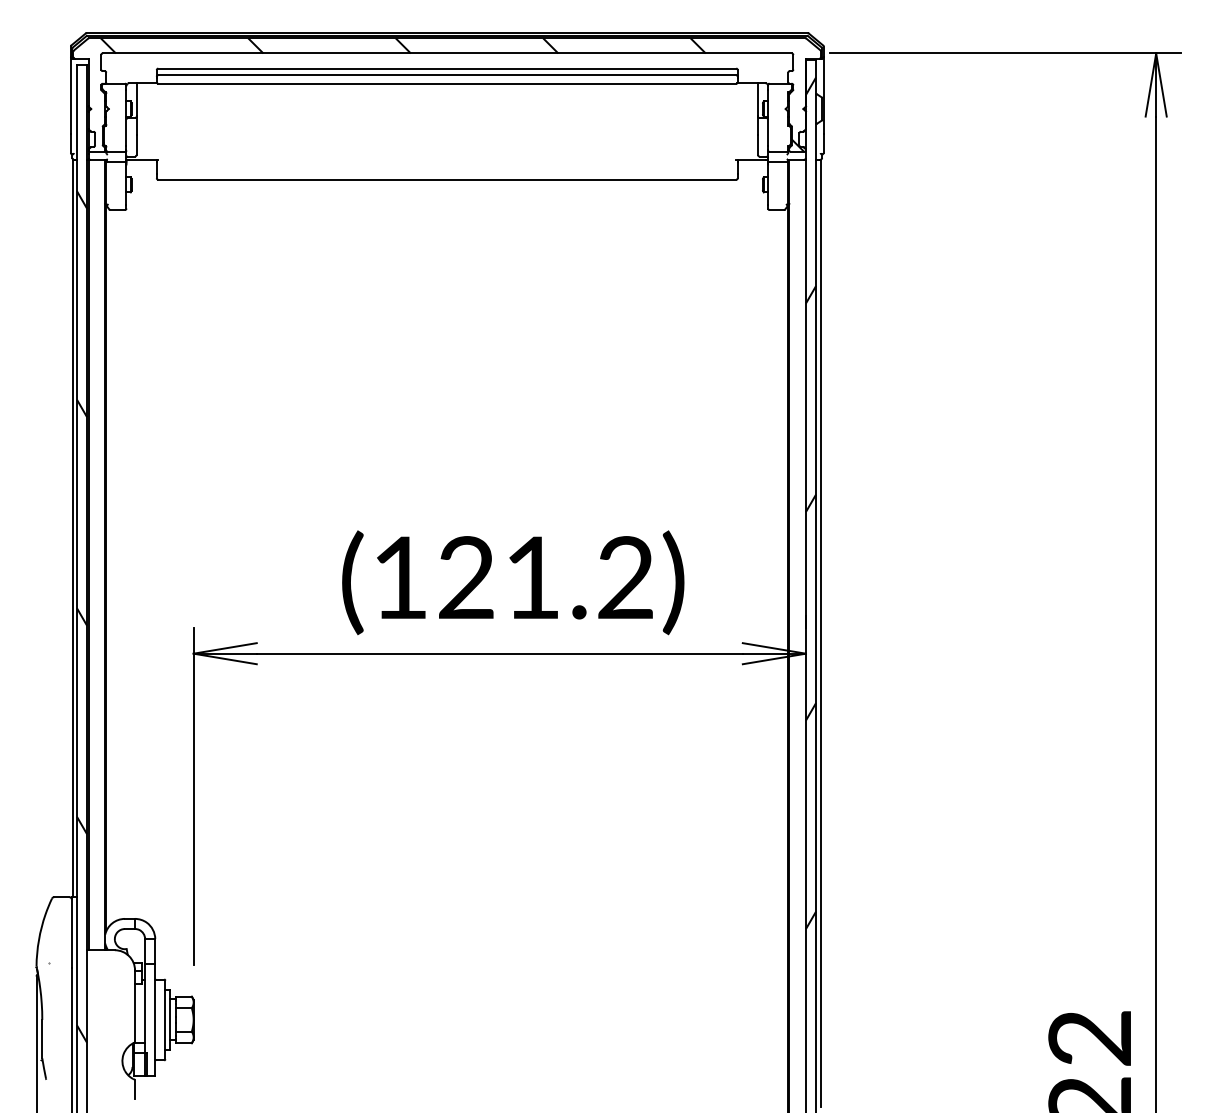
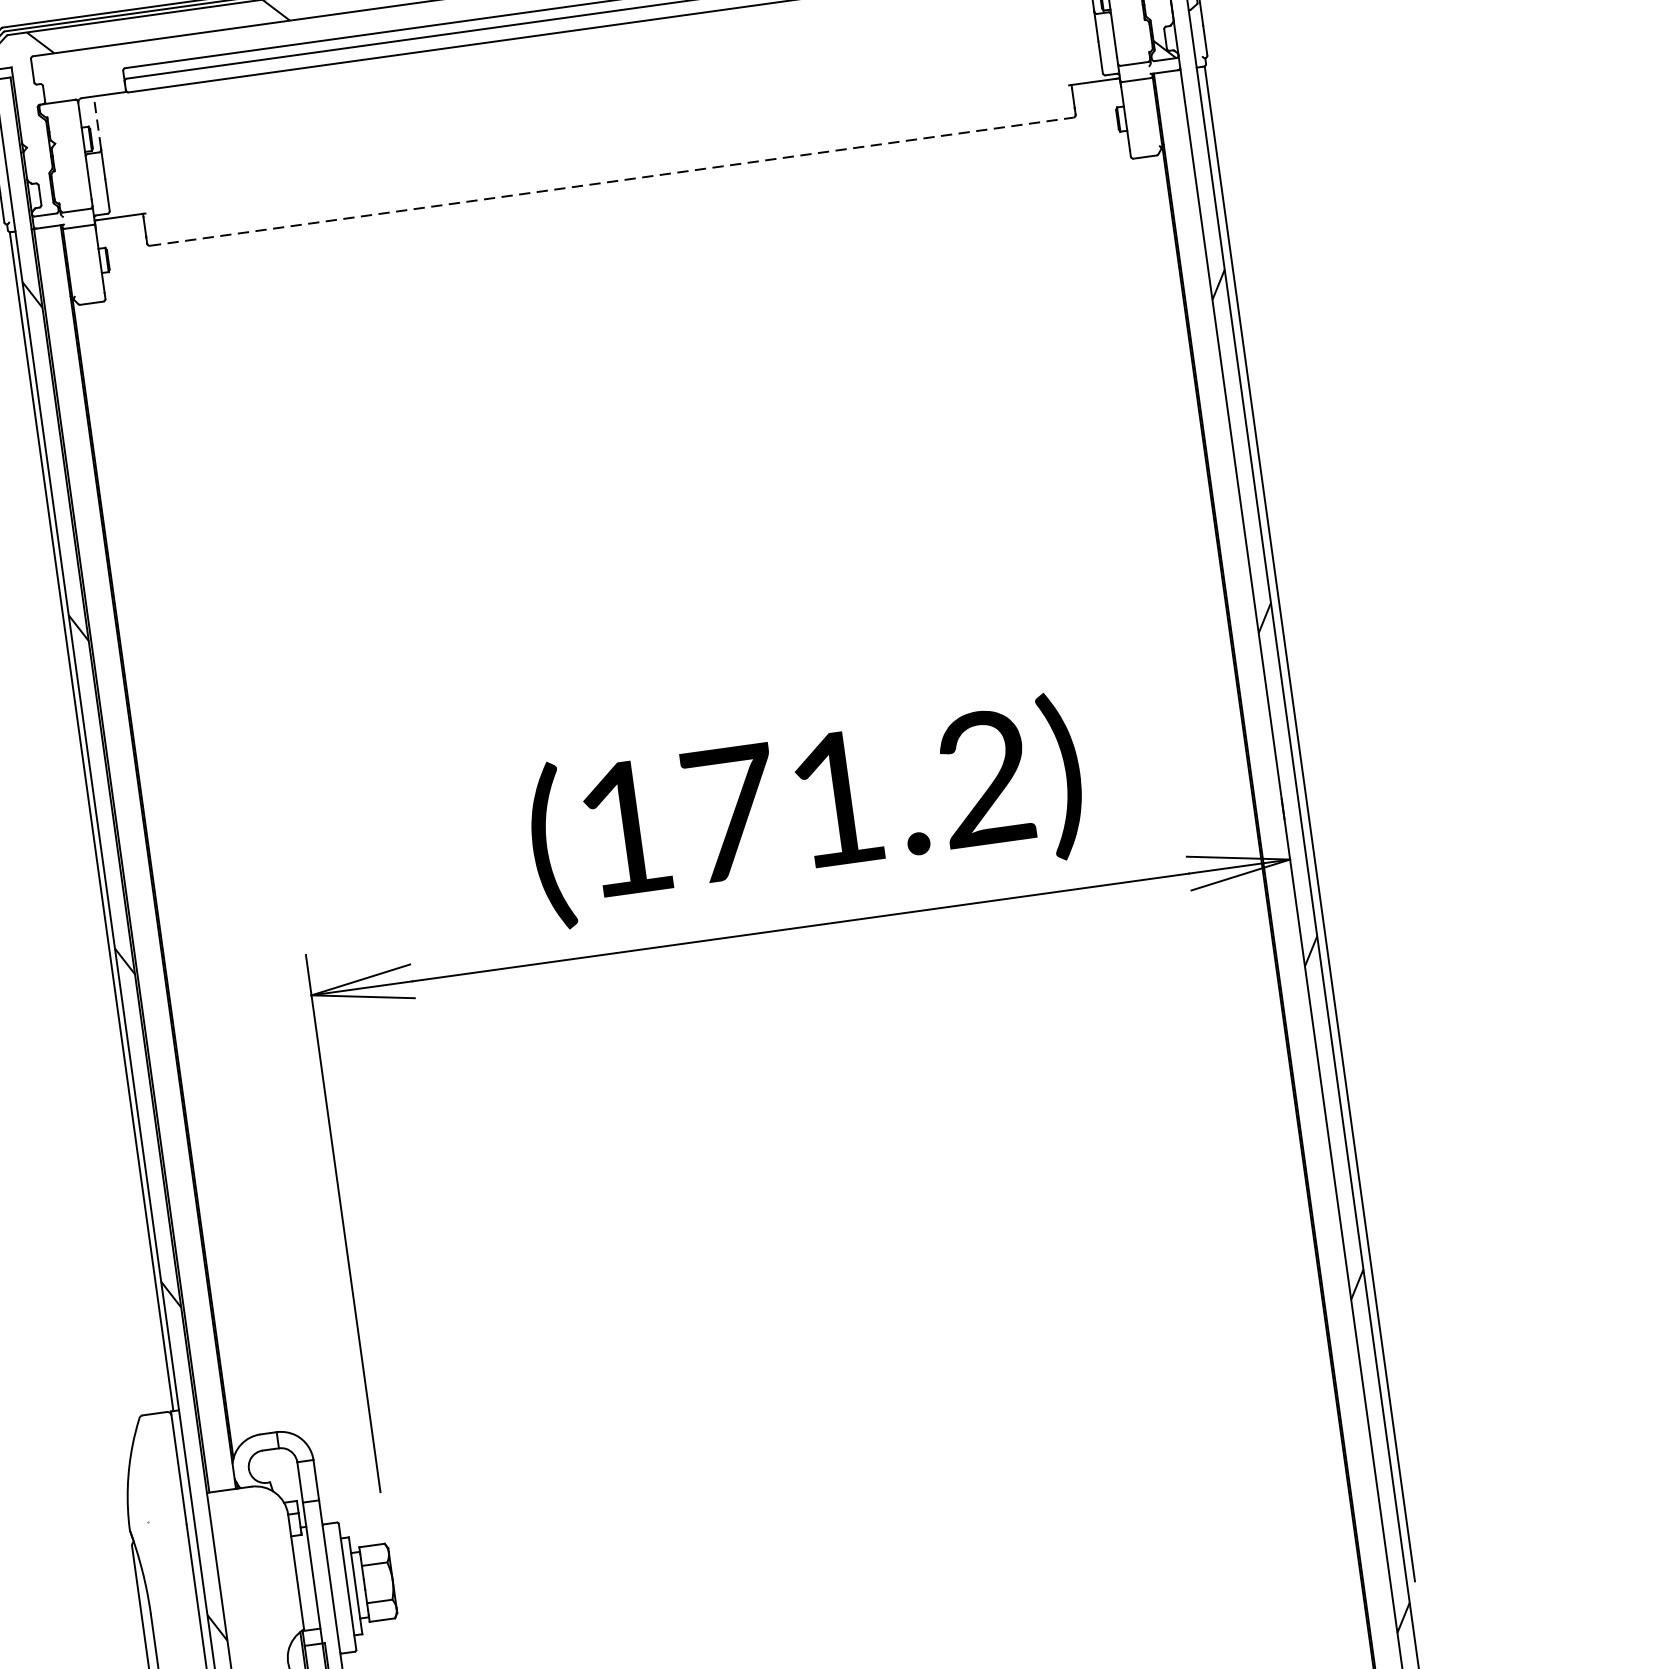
line: (136, 99) -> (97, 122), solid -> dashed
line: (447, 179) -> (612, 181), solid -> dashed
text: (467, 577) -> (732, 812), (121.2) -> (171.2)

